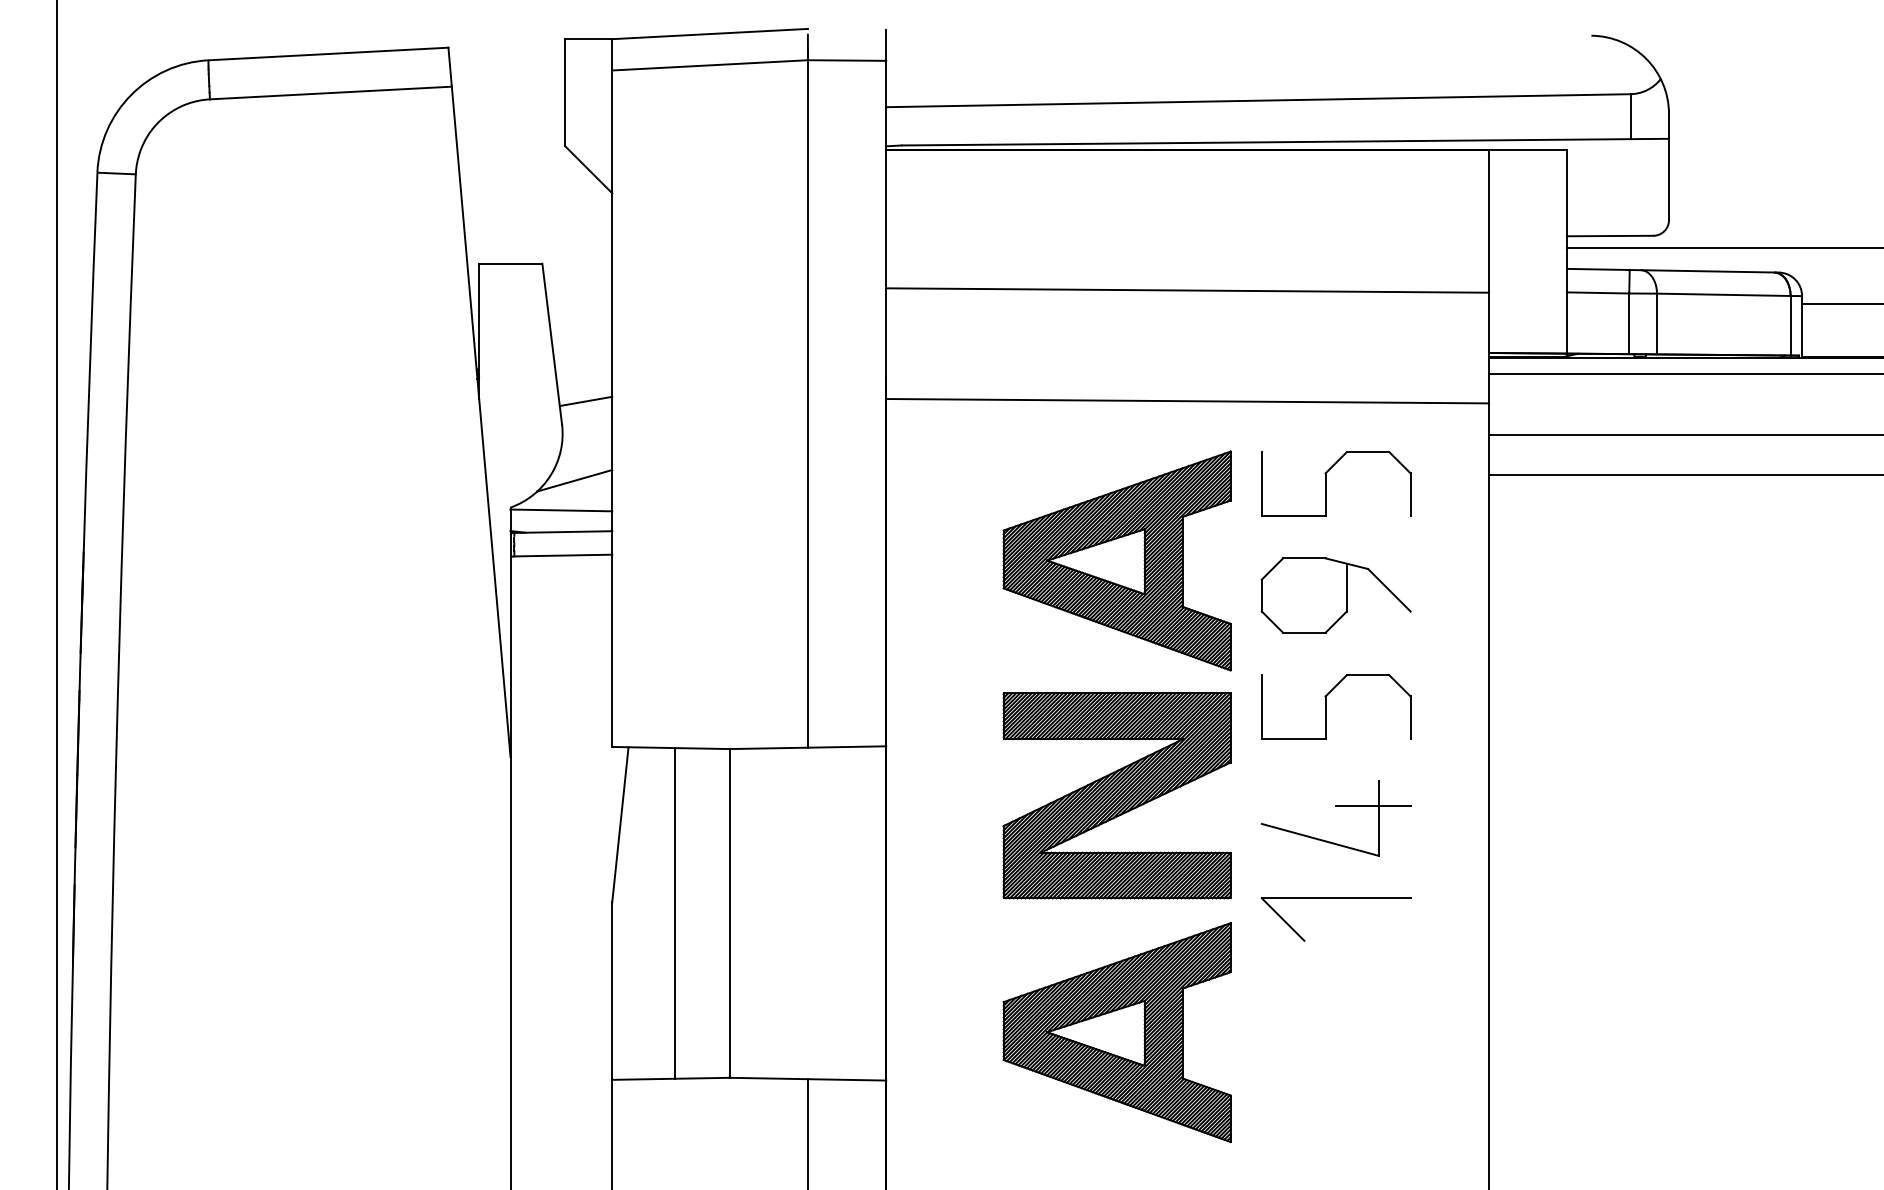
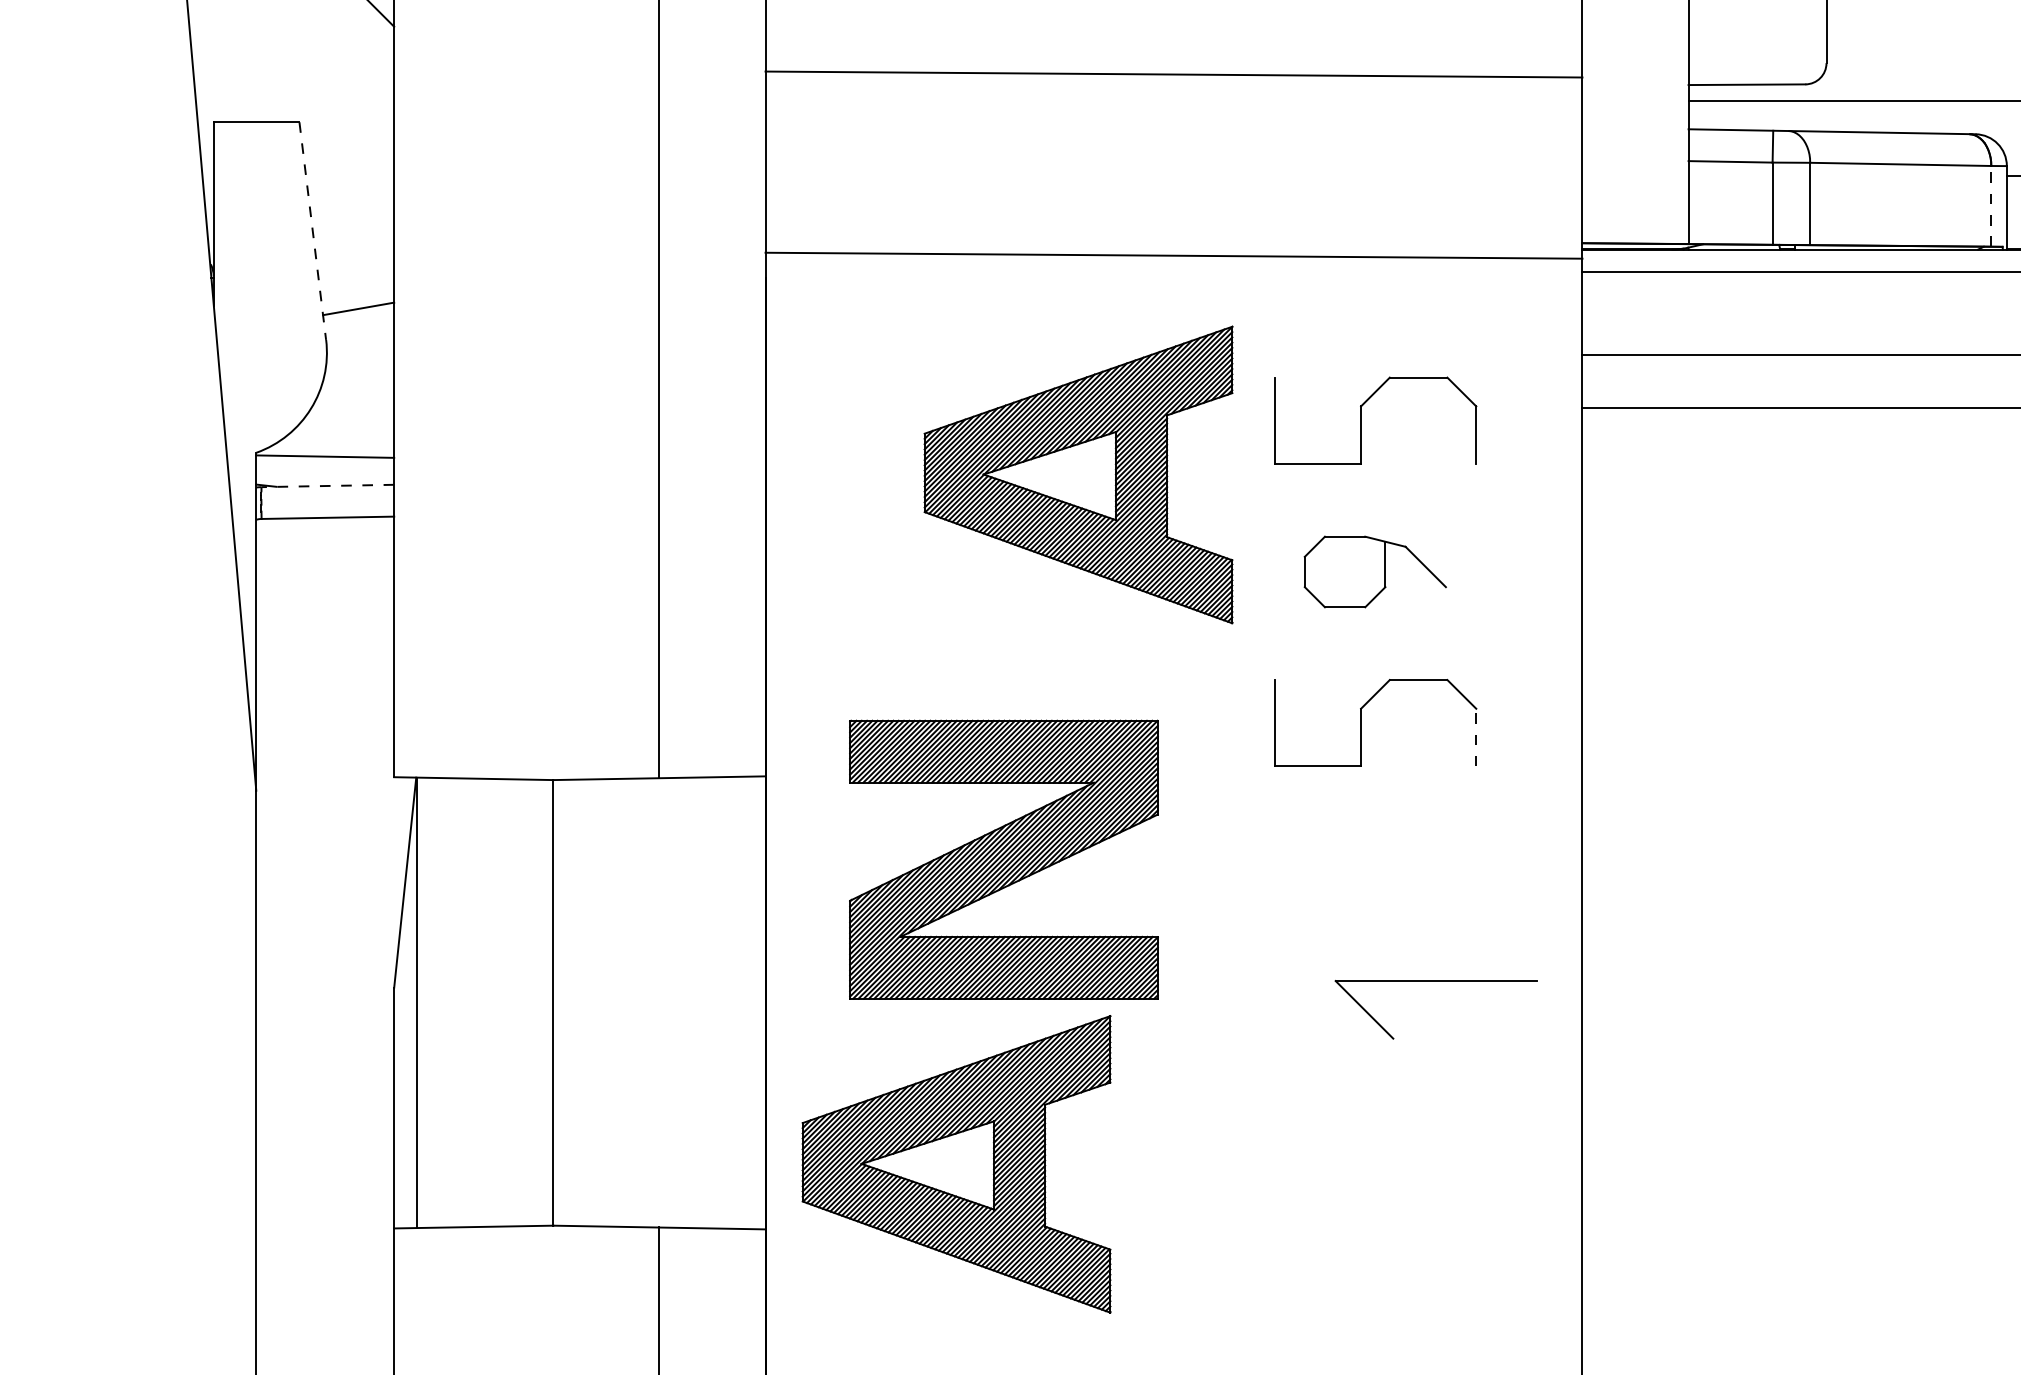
line: (1187, 290) -> (1173, 74), moved
line: (1790, 325) -> (1991, 205), solid -> dashed
line: (552, 344) -> (313, 231), solid -> dashed
line: (1187, 401) -> (1173, 256), moved
line: (574, 480) -> (343, 416), removed
line: (563, 532) -> (328, 486), solid -> dashed
part: (1116, 560) -> (1077, 474), moved
part: (1335, 595) -> (1374, 571), size x0.7
line: (1410, 717) -> (1476, 737), solid -> dashed
part: (1116, 795) -> (1003, 859), moved
part: (1335, 806) -> (1374, 857), removed
part: (1335, 898) -> (1435, 981), moved
line: (674, 913) -> (416, 1002), moved
part: (1116, 1032) -> (955, 1164), moved

